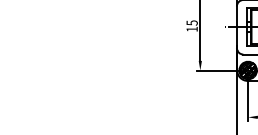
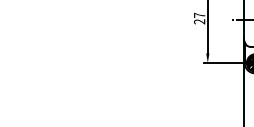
text: (191, 25) -> (198, 17), 15 -> 27

